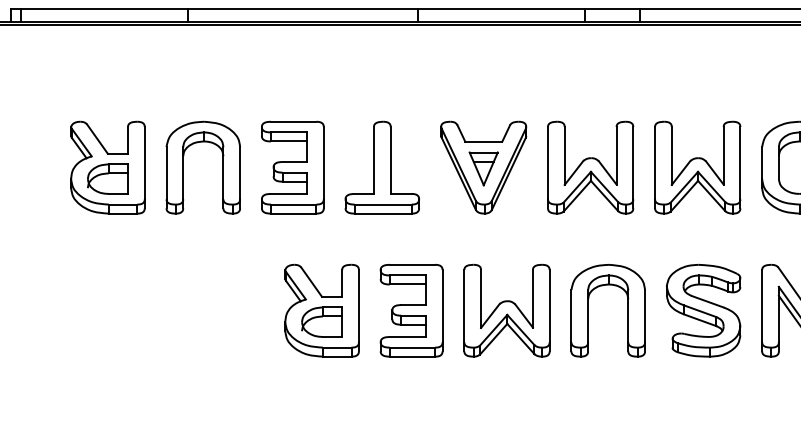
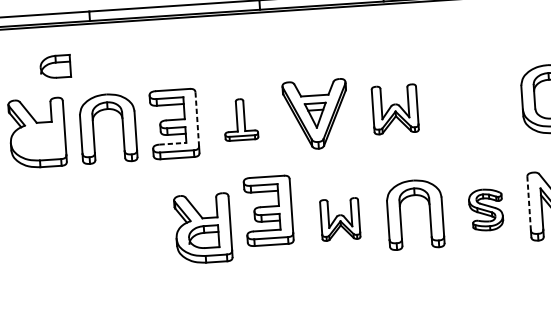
line: (323, 163) -> (197, 119), solid -> dashed
part: (381, 167) -> (240, 119), size x0.6
part: (590, 167) -> (395, 109), size x0.7
part: (697, 167) -> (474, 104), removed
part: (107, 178) -> (55, 66), moved
line: (289, 193) -> (173, 143), solid -> dashed
line: (762, 305) -> (529, 203), solid -> dashed
part: (411, 310) -> (268, 210), moved
part: (506, 310) -> (339, 219), size x0.6
part: (703, 310) -> (485, 209), size x0.6

